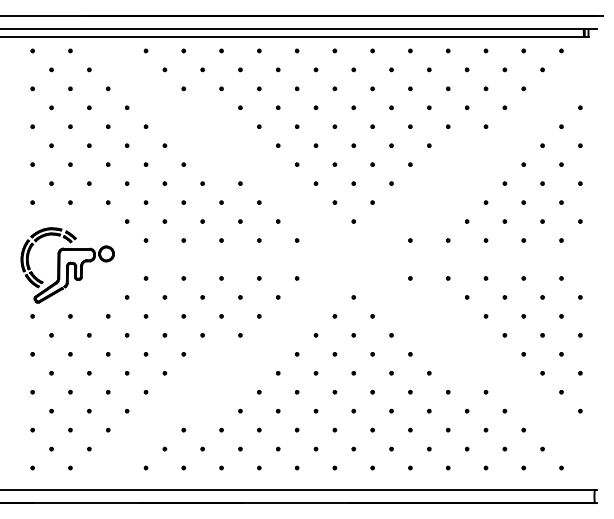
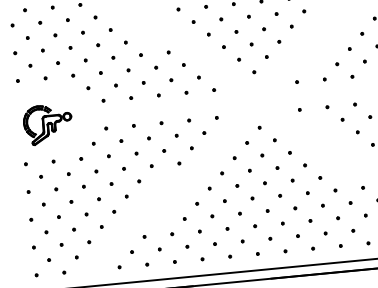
part: (67, 265) -> (47, 124), size x0.7

